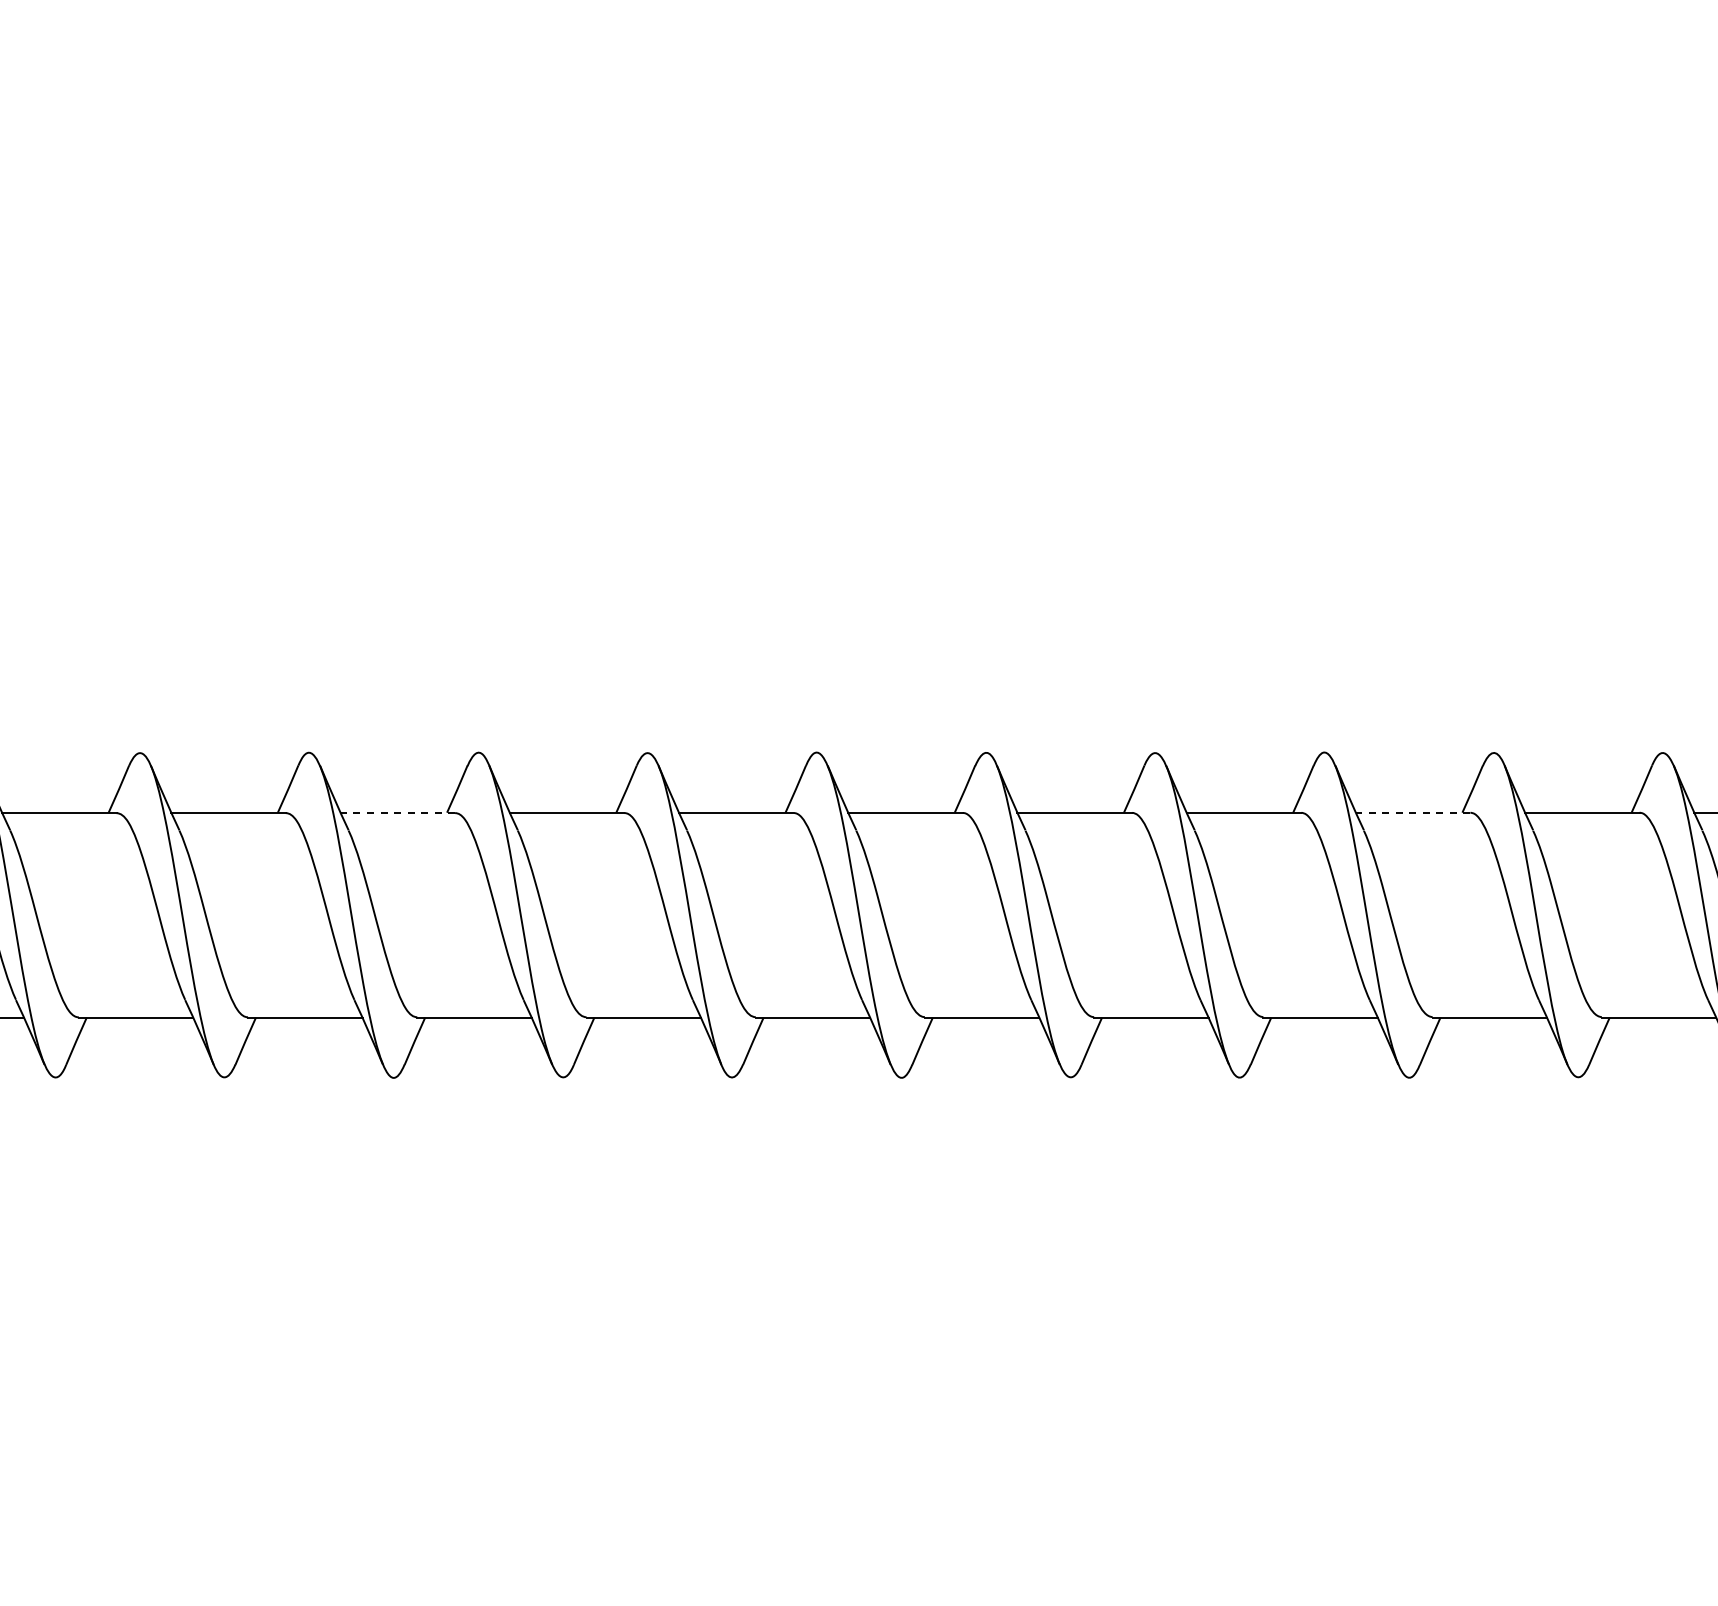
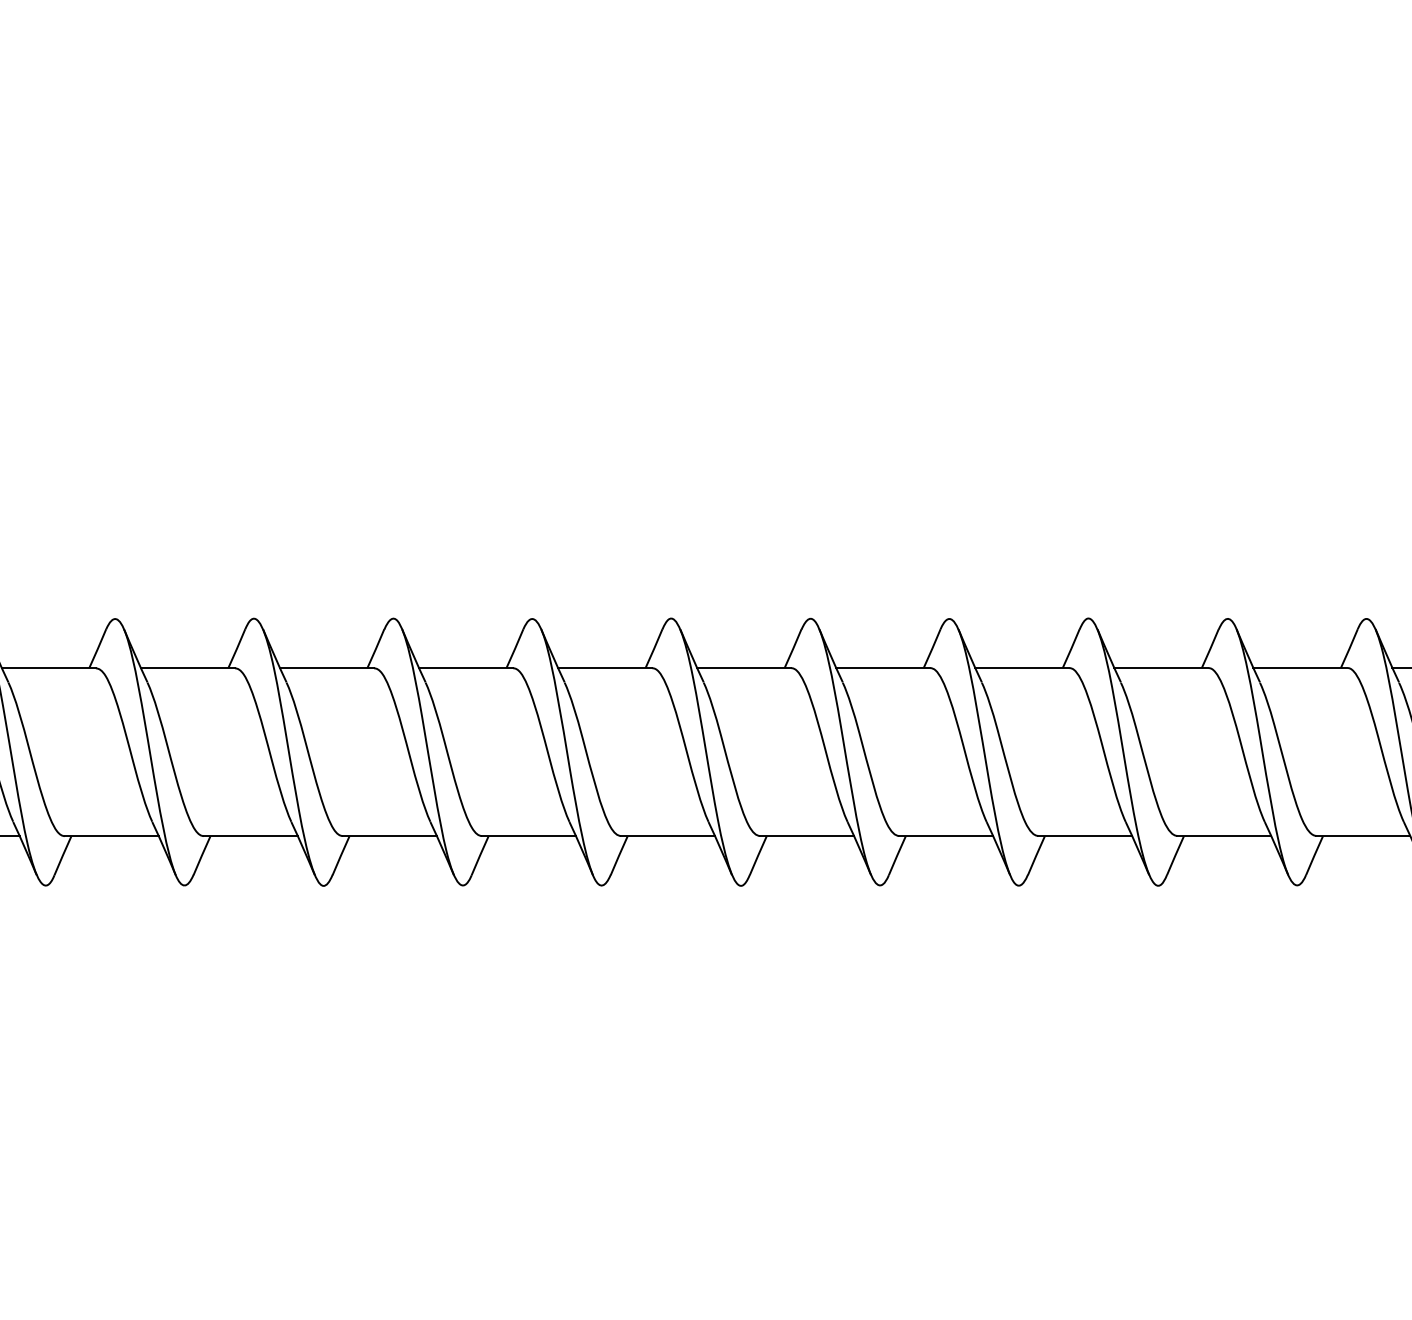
line: (397, 812) -> (326, 667), dashed -> solid
line: (1412, 812) -> (1160, 667), dashed -> solid

